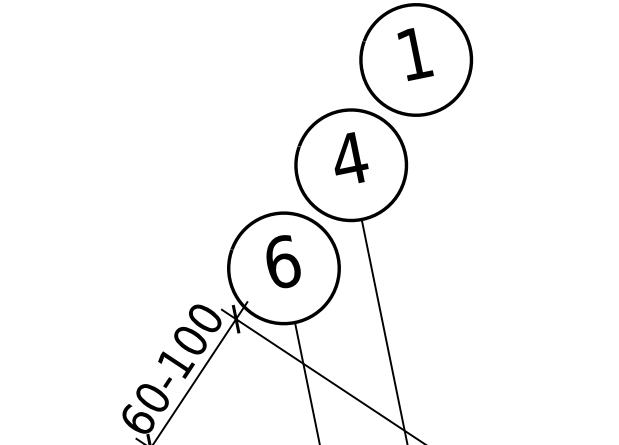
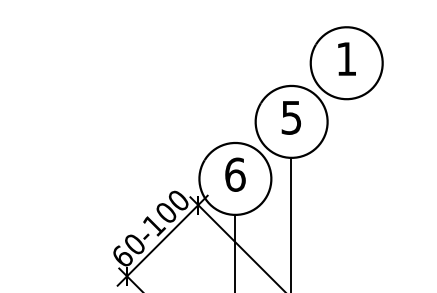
text: (349, 158) -> (291, 117), 4 -> 5

